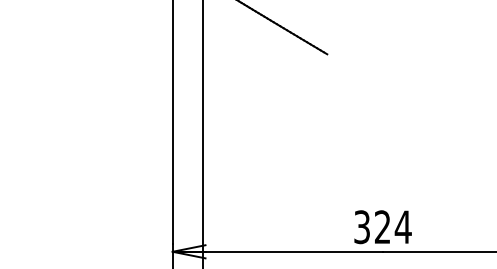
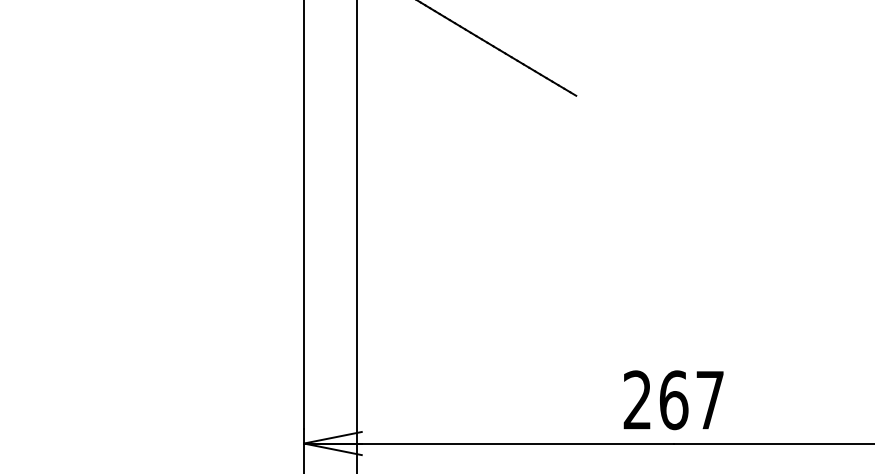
text: (382, 227) -> (673, 400), 324 -> 267

